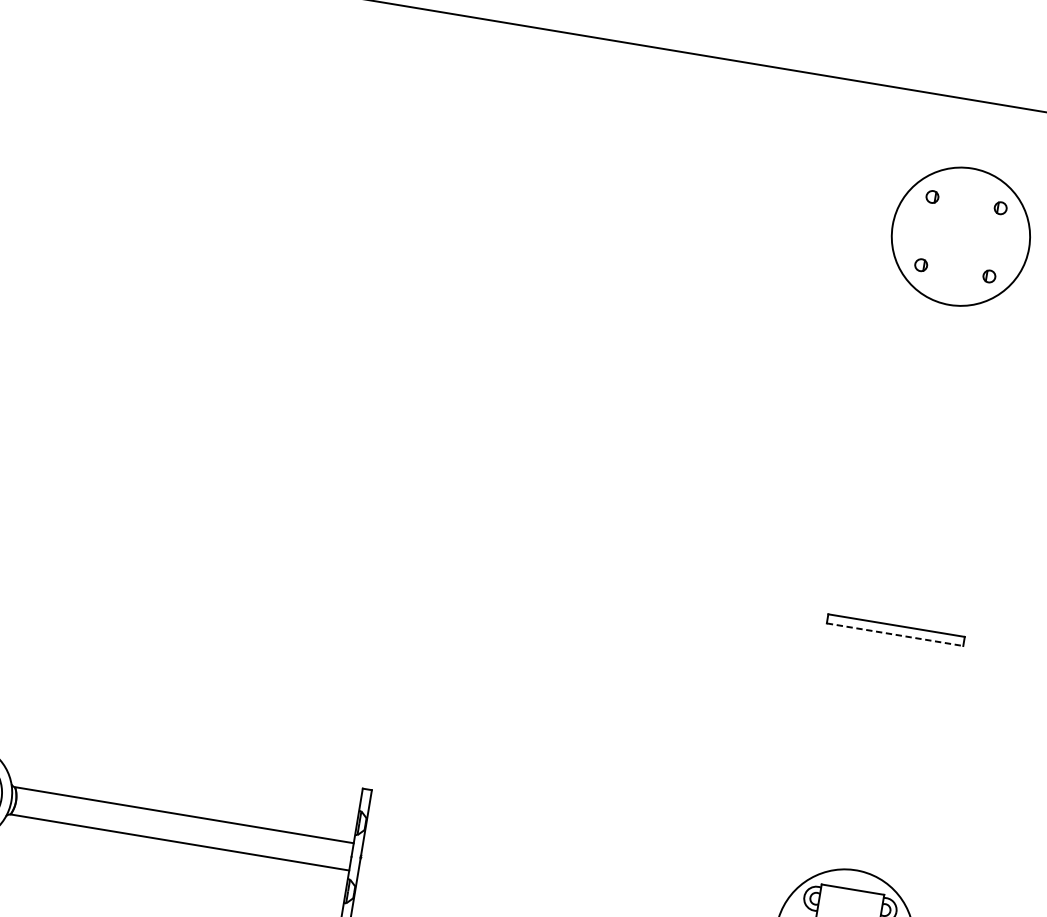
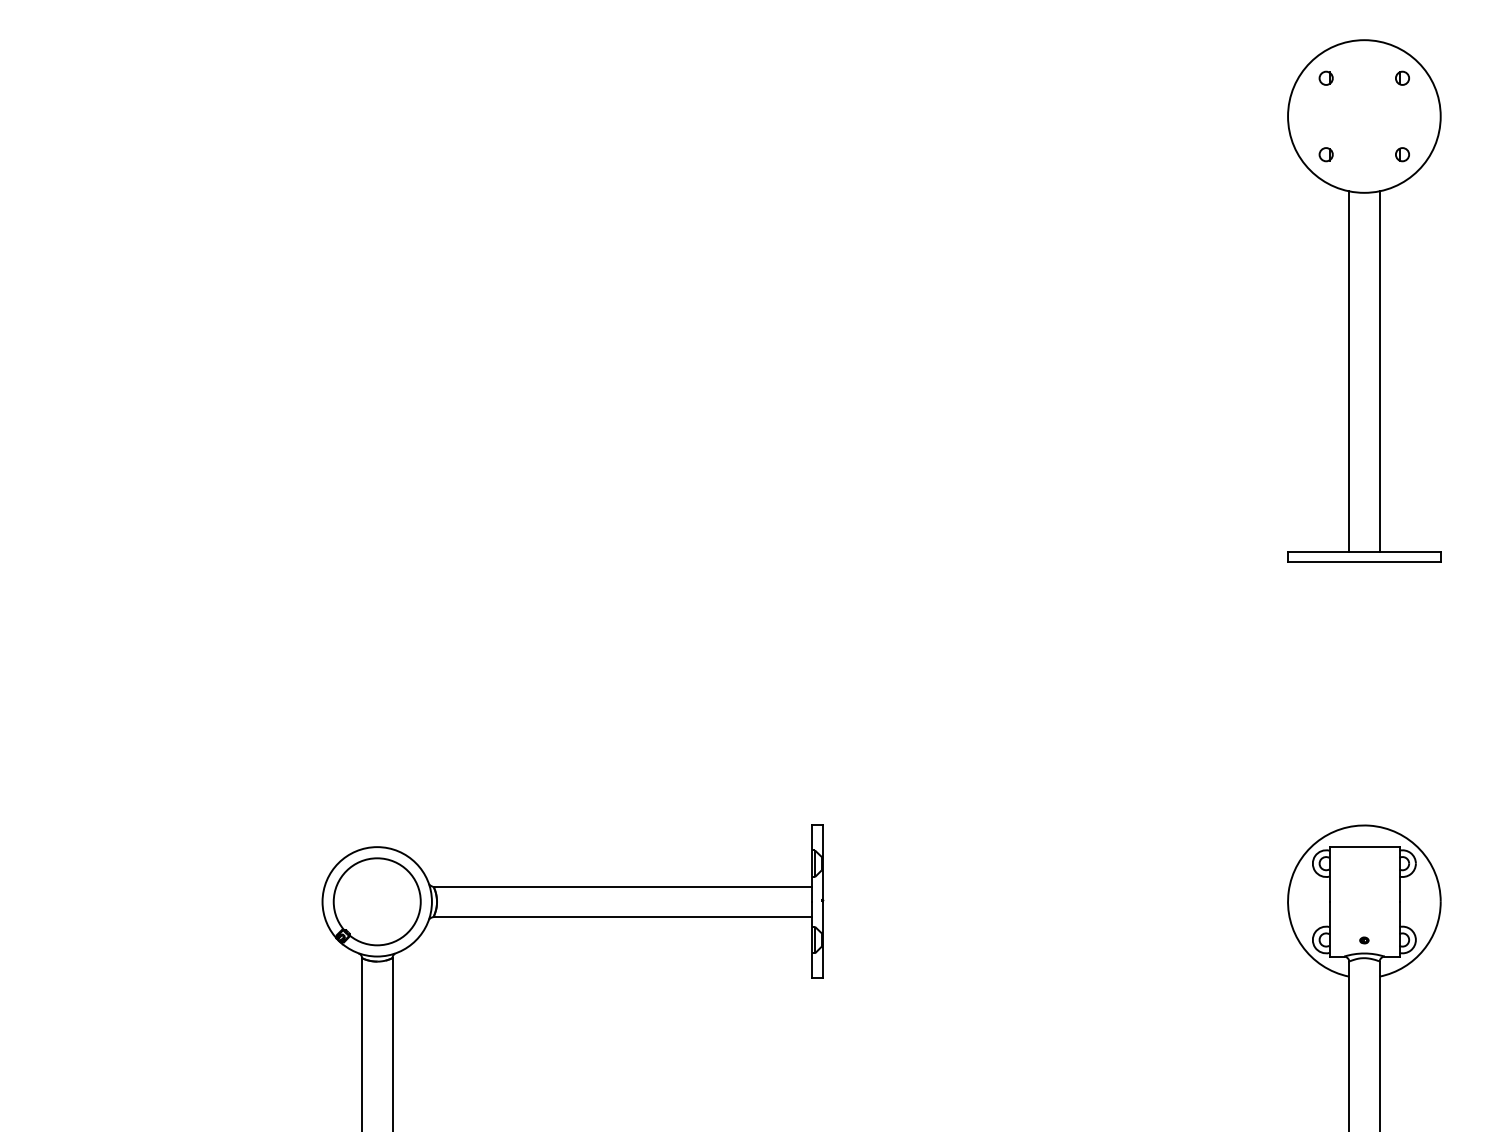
line: (909, 462) -> (1349, 371), added
line: (936, 466) -> (1379, 371), added
line: (895, 634) -> (1364, 561), dashed -> solid

